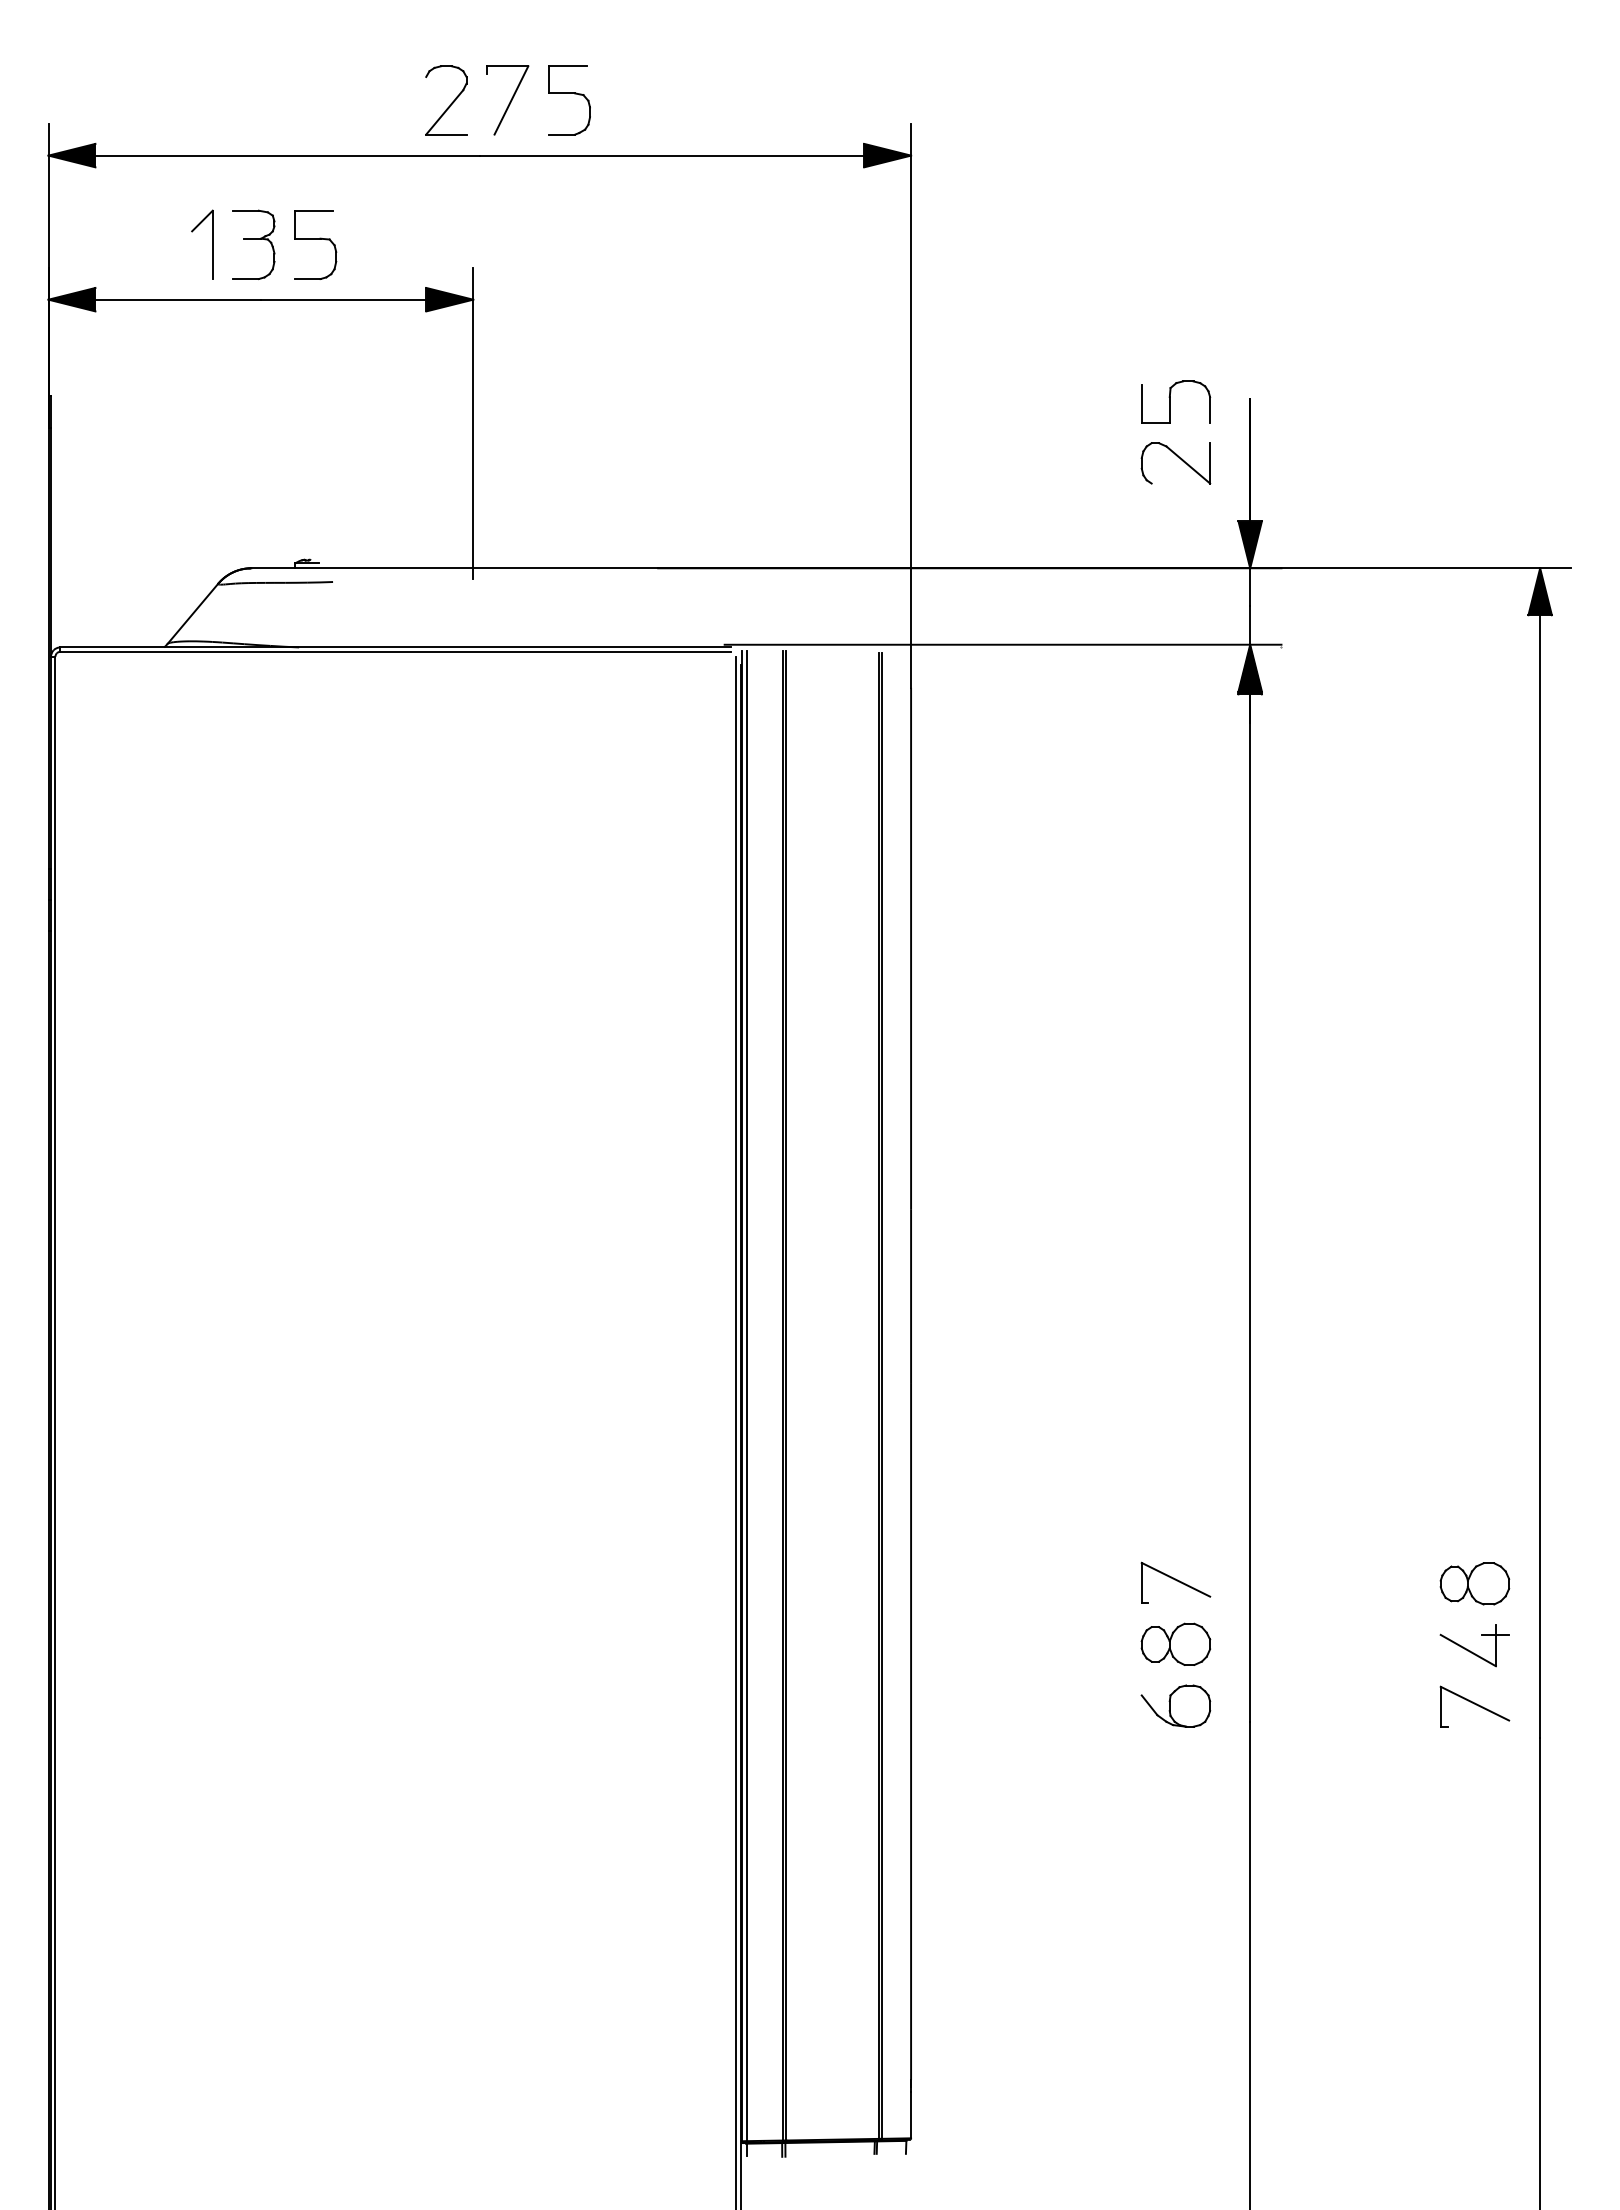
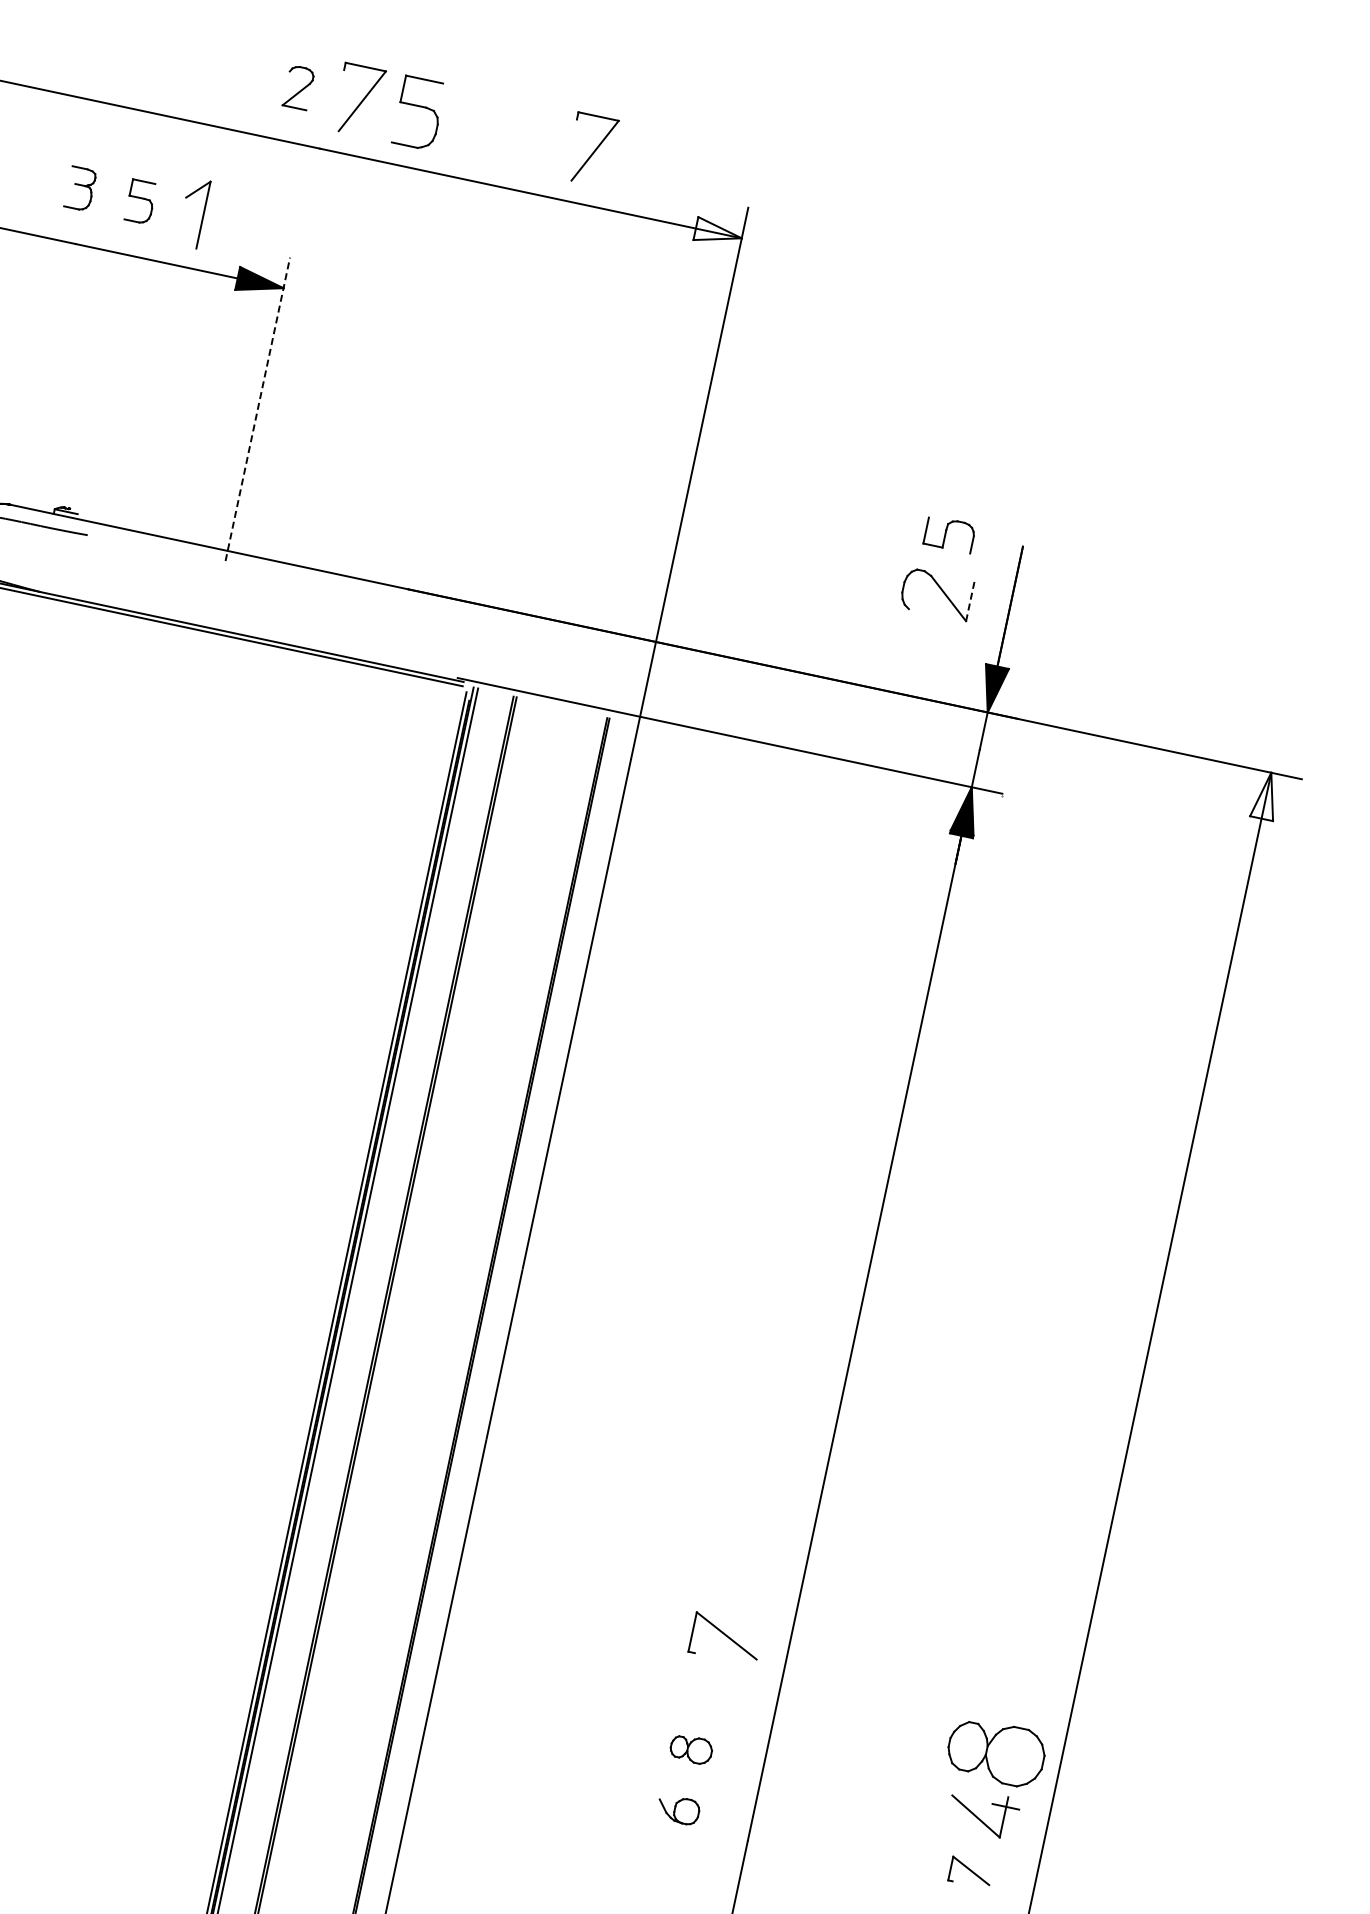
part: (446, 100) -> (298, 87), size x0.6
part: (745, 100) -> (591, 149), added
fill: (887, 155) -> (718, 233), removed
part: (212, 244) -> (203, 214), moved
part: (253, 244) -> (80, 188), size x0.6
part: (315, 244) -> (140, 201), size x0.6
part: (1176, 401) -> (950, 534), size x0.7
line: (473, 423) -> (258, 409), solid -> dashed
line: (1210, 462) -> (970, 600), solid -> dashed
fill: (1539, 591) -> (1265, 795), removed
part: (1175, 1582) -> (725, 1638), moved
part: (1474, 1583) -> (996, 1752), size x1.4
part: (1175, 1643) -> (691, 1748), size x0.6
part: (1175, 1705) -> (678, 1809), size x0.6
part: (1474, 1706) -> (970, 1872), size x0.6

